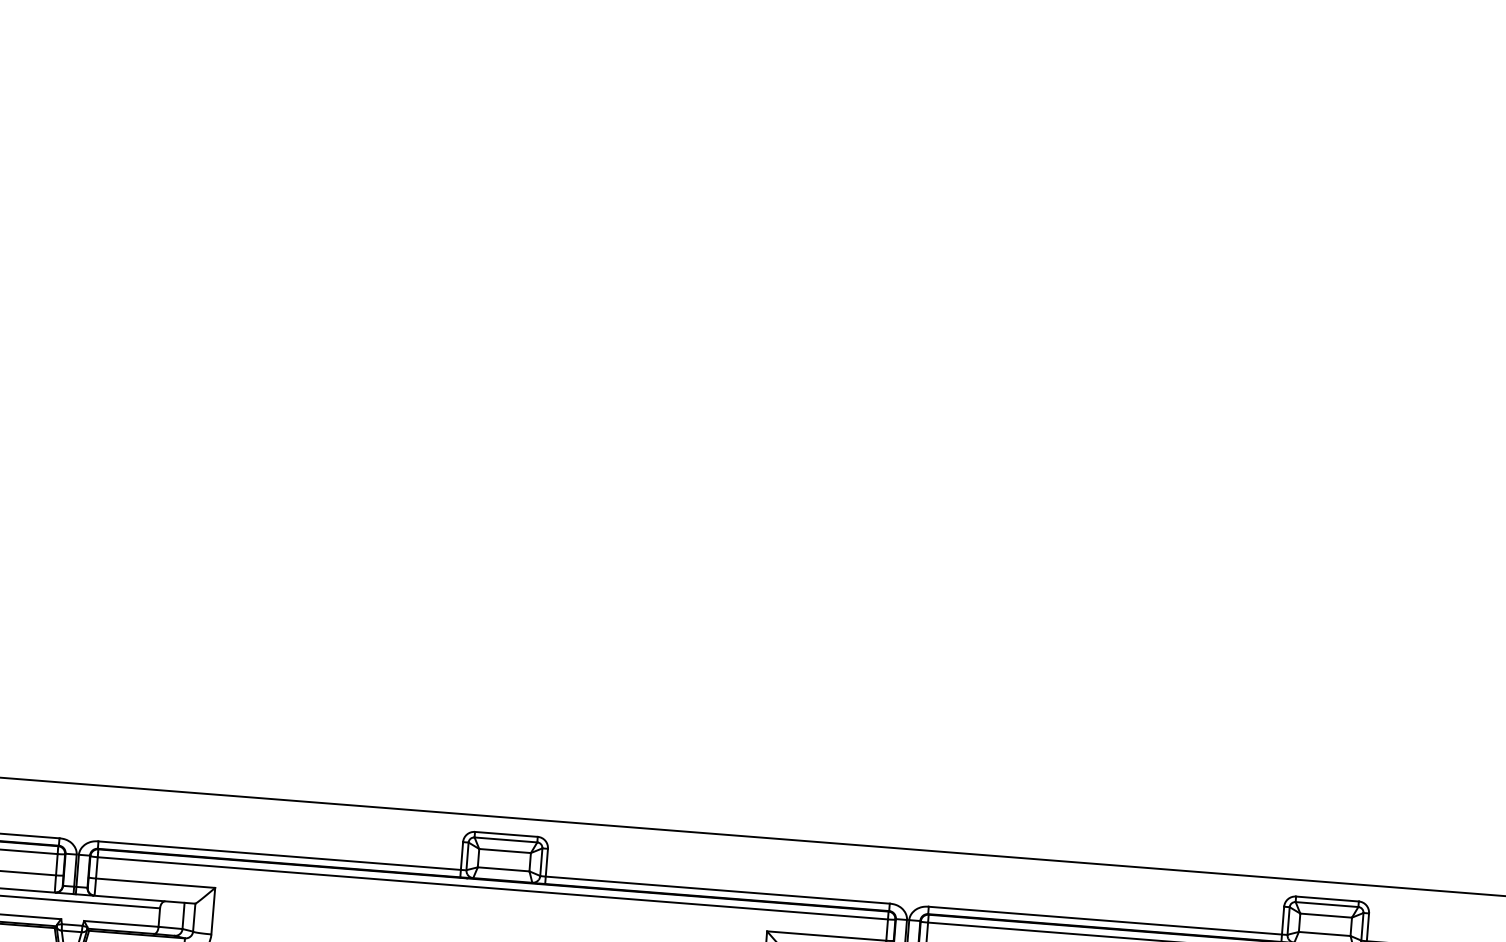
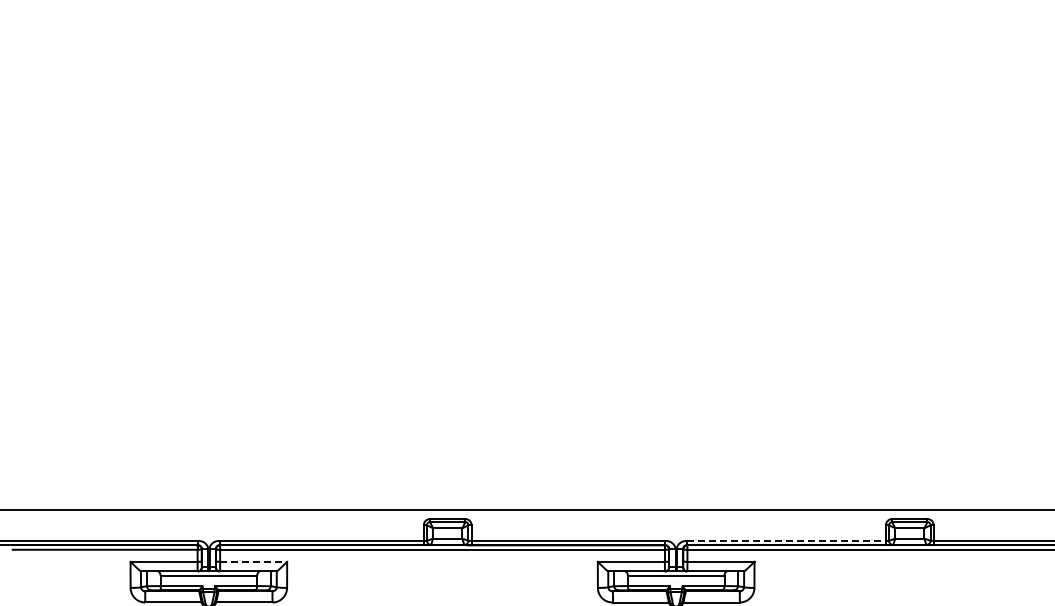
line: (155, 882) -> (253, 561), solid -> dashed
line: (1107, 920) -> (787, 540), solid -> dashed

